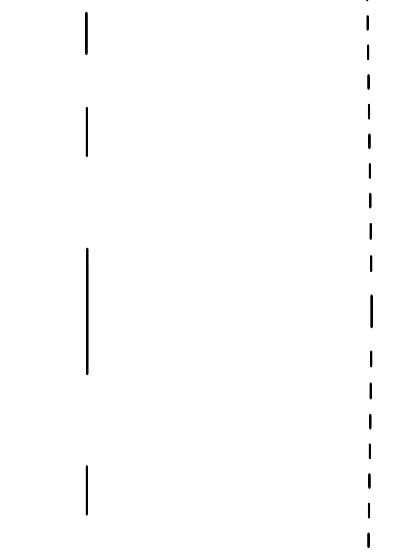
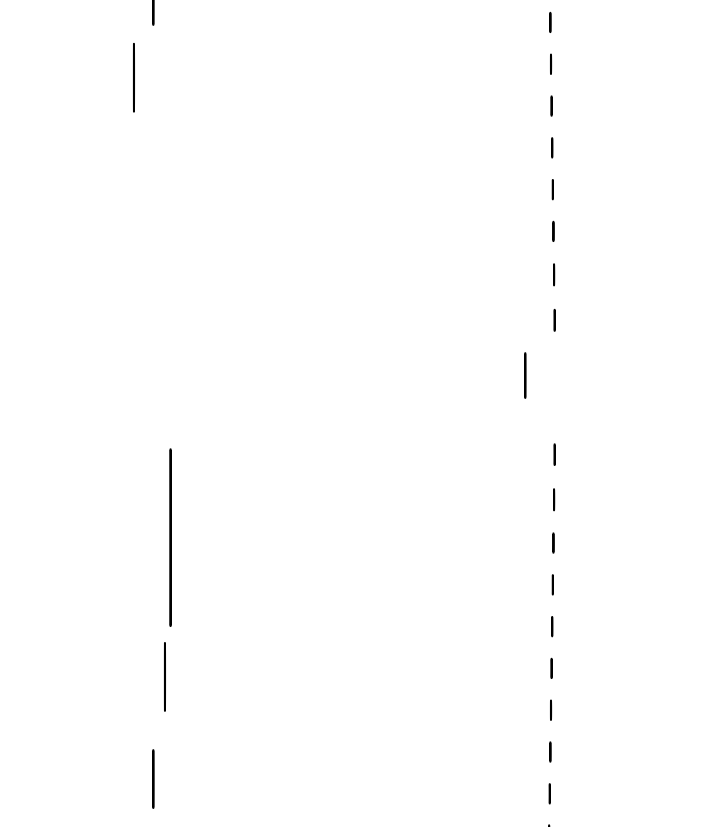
line: (86, 131) -> (133, 77), moved
line: (87, 311) -> (170, 537), moved
line: (371, 311) -> (525, 375), moved
line: (86, 490) -> (164, 676), moved

